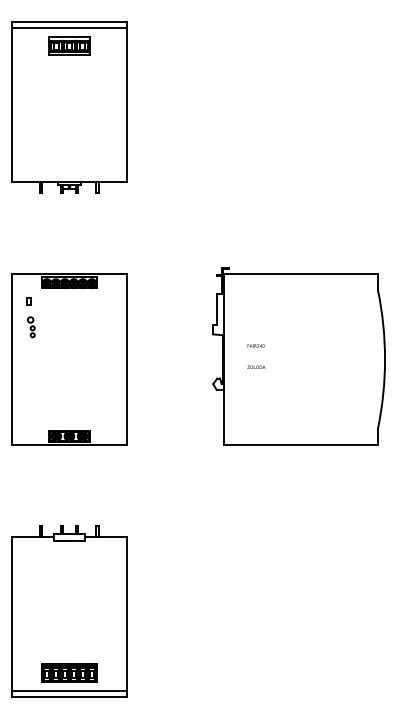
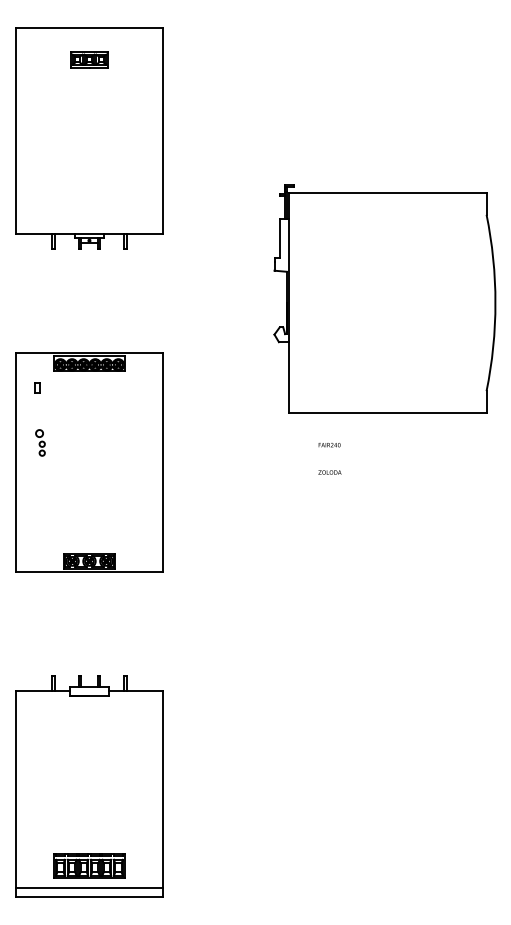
line: (68, 28) -> (88, 36), removed
part: (69, 45) -> (89, 58), size x0.7
part: (31, 327) -> (40, 443), moved
part: (298, 356) -> (384, 299), moved

